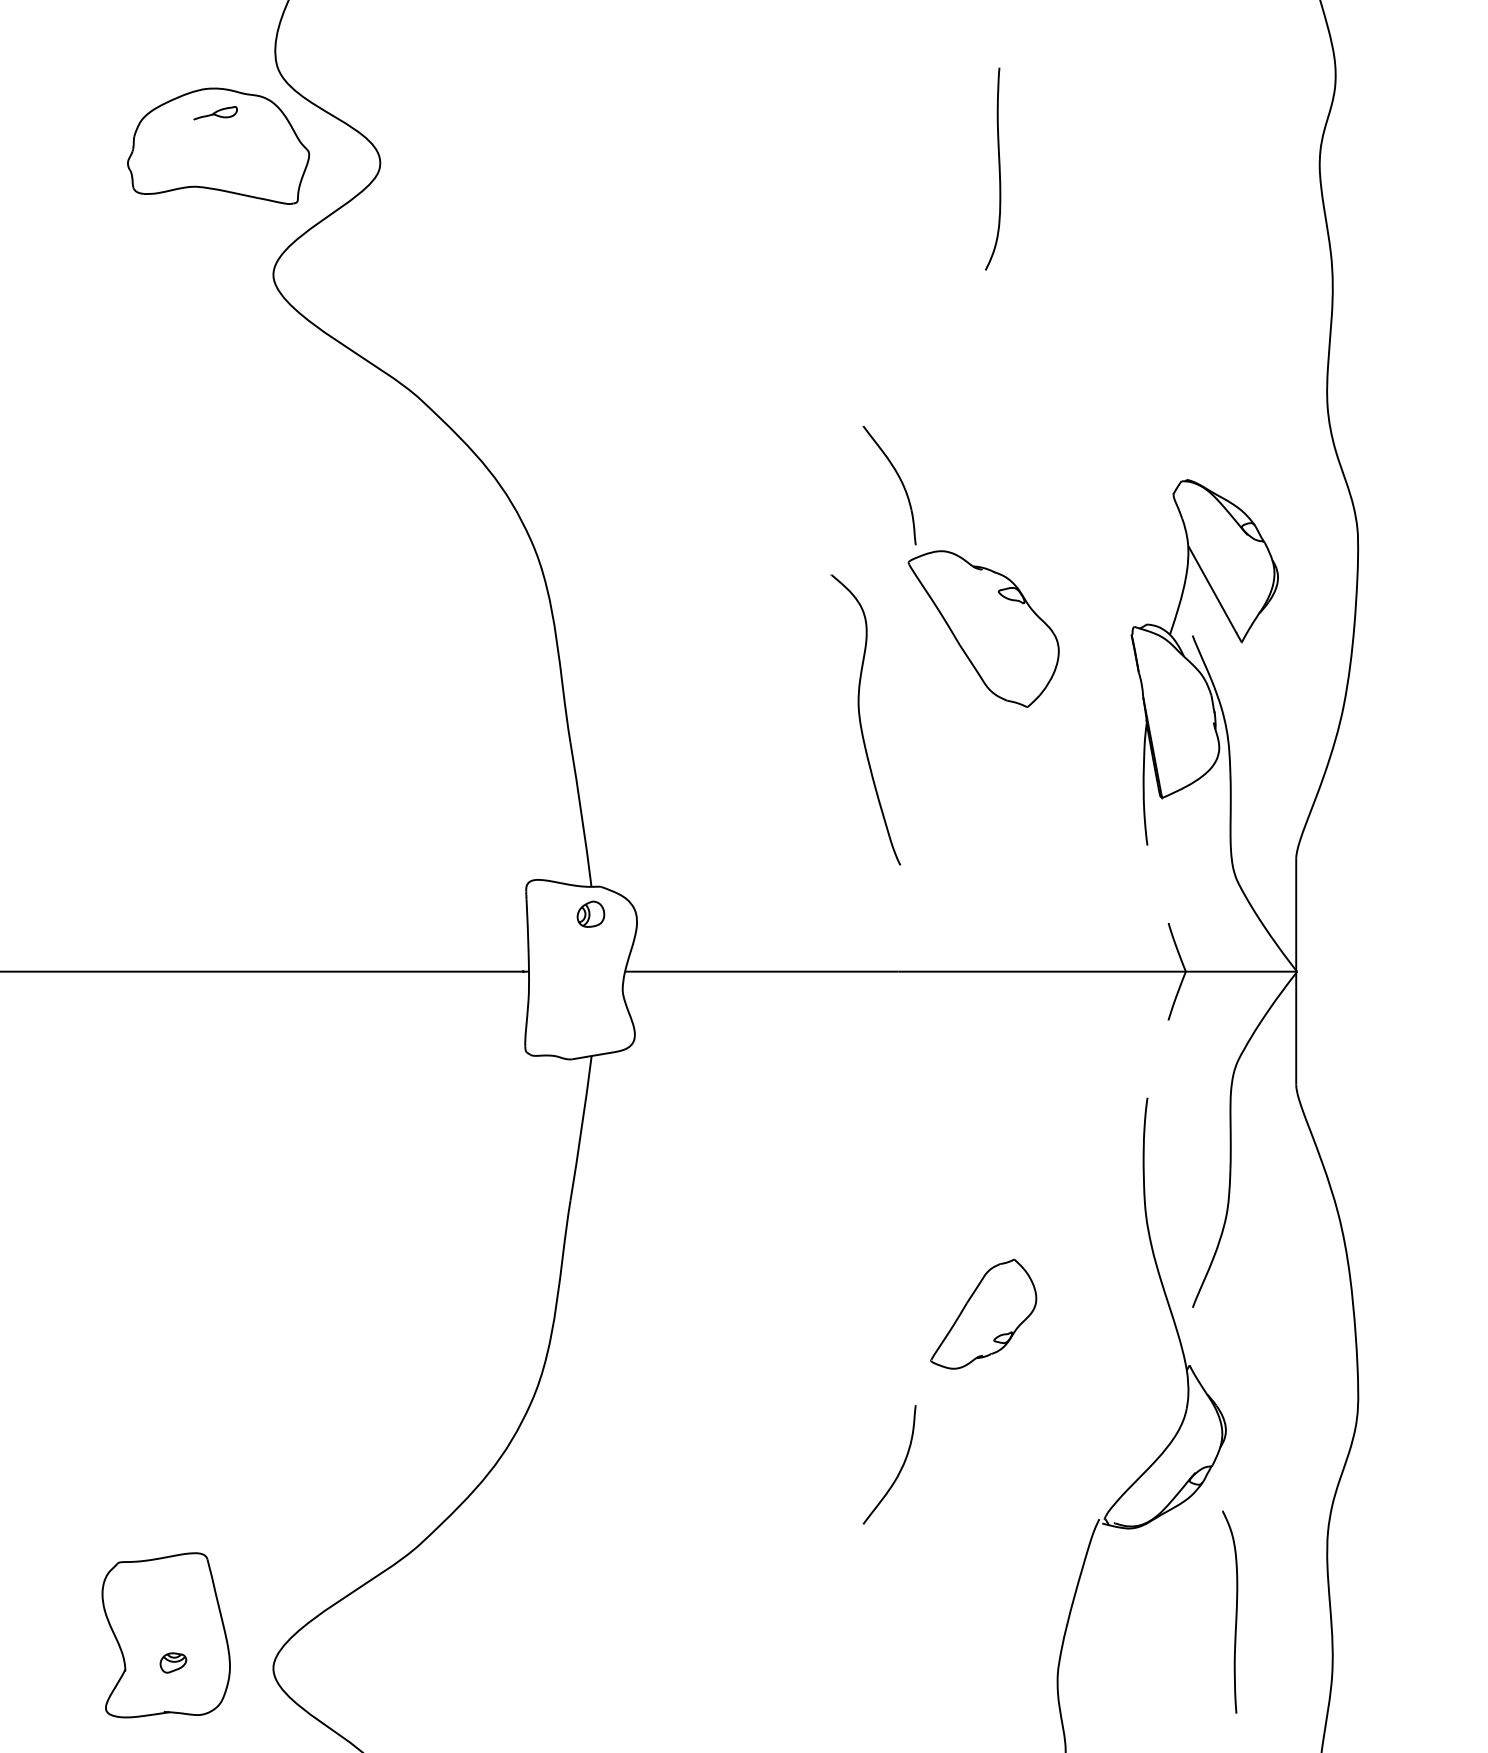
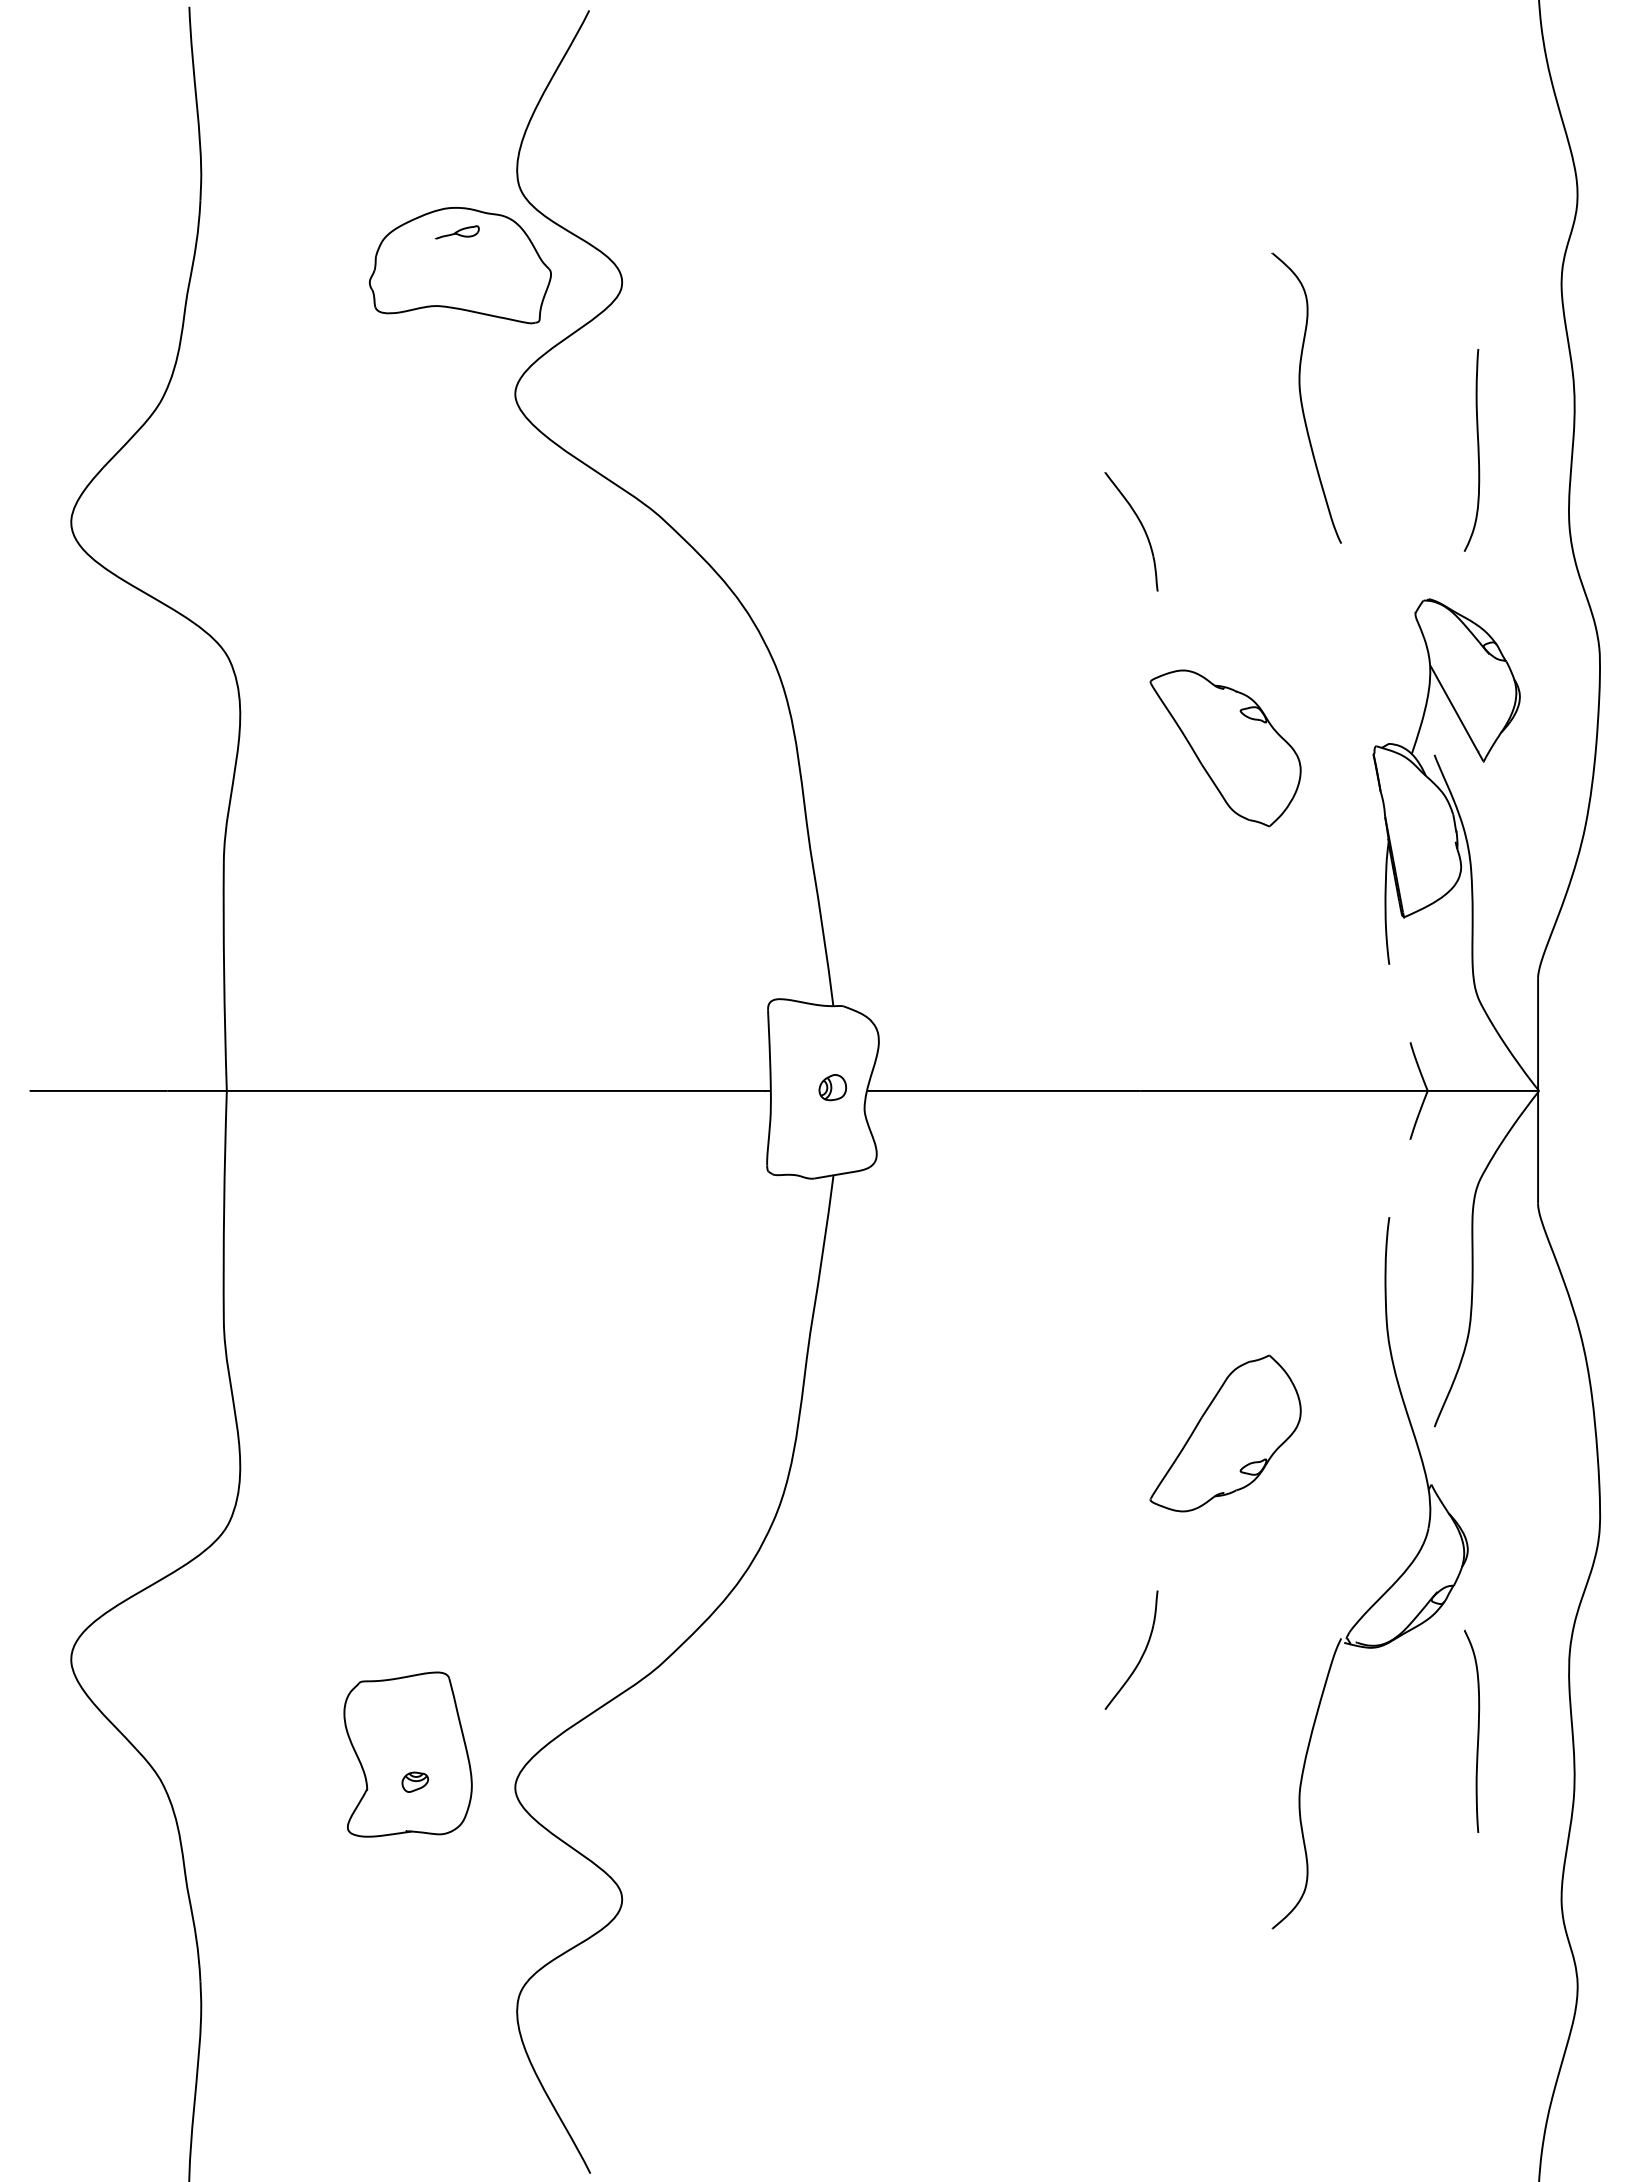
curve: (998, 169) -> (1477, 450), moved
part: (899, 480) -> (1141, 526), moved
part: (865, 719) -> (1306, 397), moved
part: (590, 914) -> (832, 1087), moved
part: (983, 1314) -> (1225, 1433), size x1.43
part: (899, 1470) -> (1141, 1655), moved

